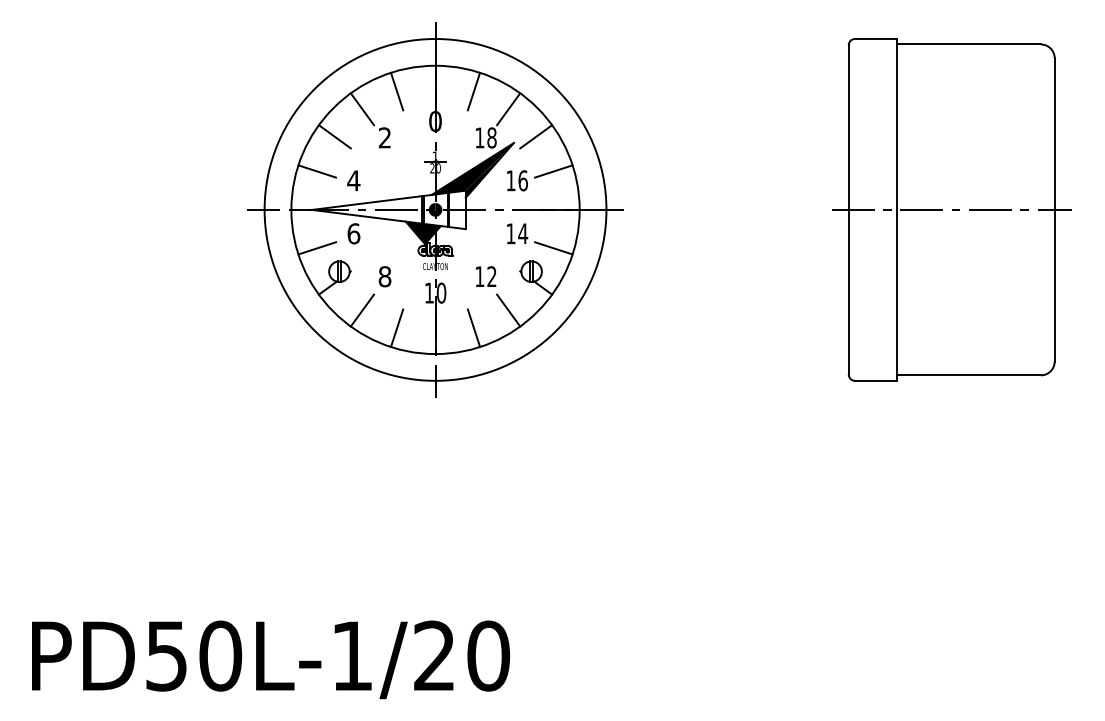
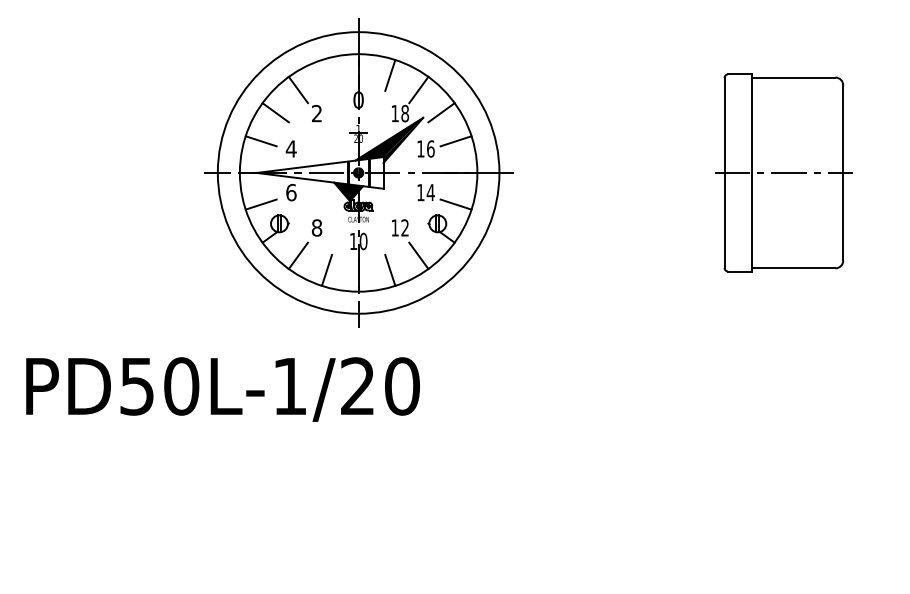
line: (396, 91) -> (326, 75), removed
part: (951, 209) -> (783, 172), size x0.7
text: (270, 659) -> (222, 389), moved

